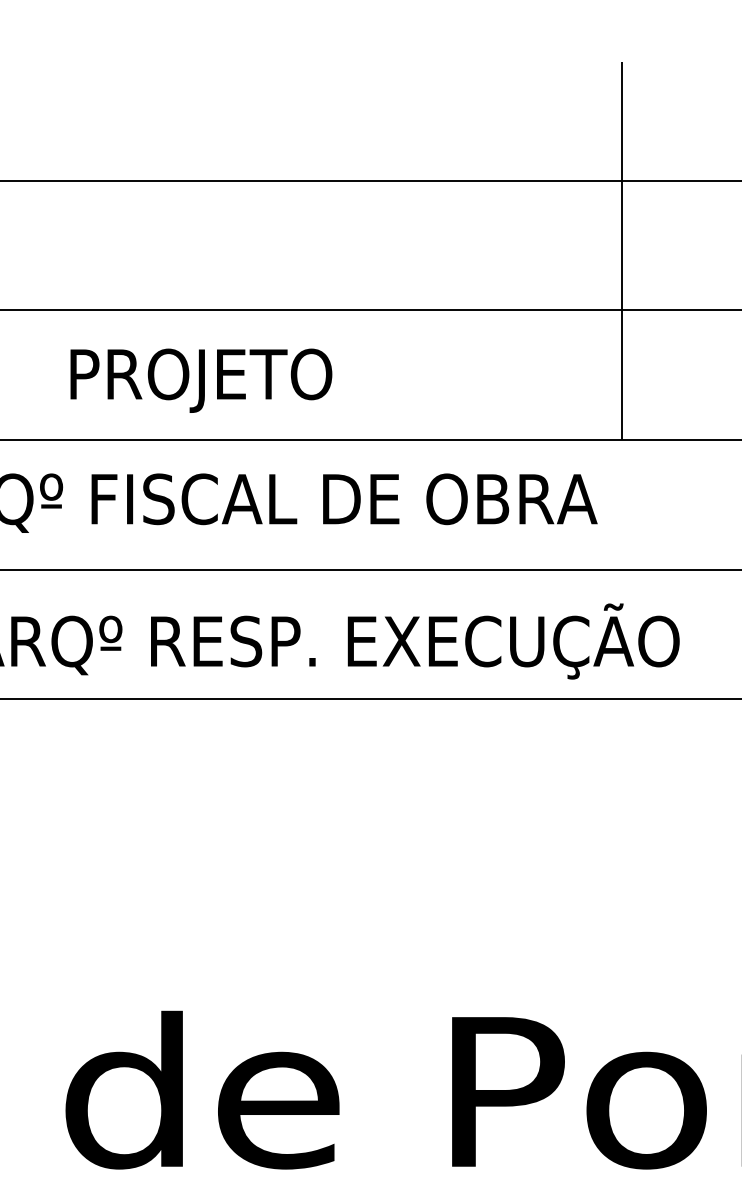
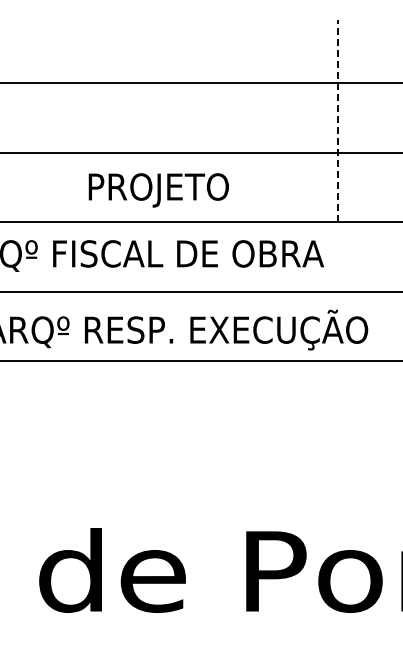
line: (622, 250) -> (337, 120), solid -> dashed
text: (200, 380) -> (158, 190), moved

